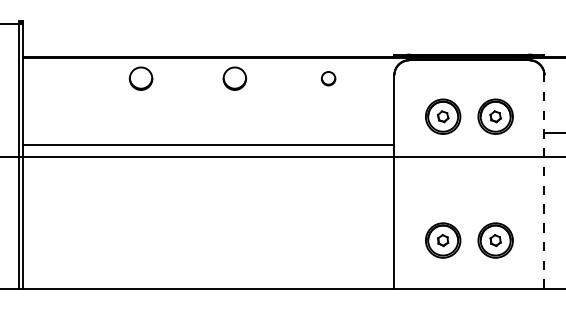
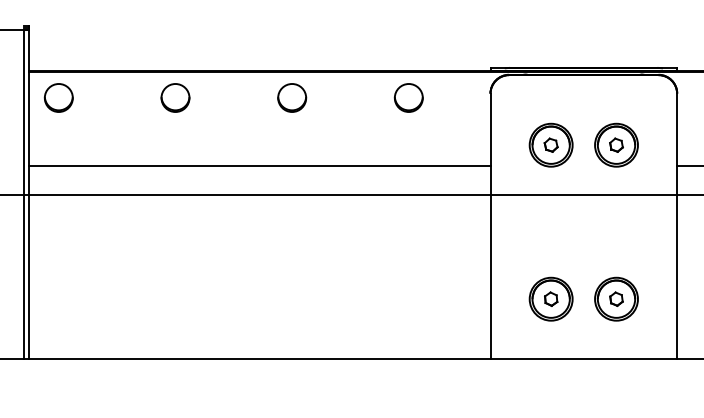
part: (46, 78) -> (58, 97), added
part: (328, 78) -> (408, 97), size x1.67
line: (208, 145) -> (259, 165), moved
line: (544, 182) -> (677, 226), dashed -> solid

